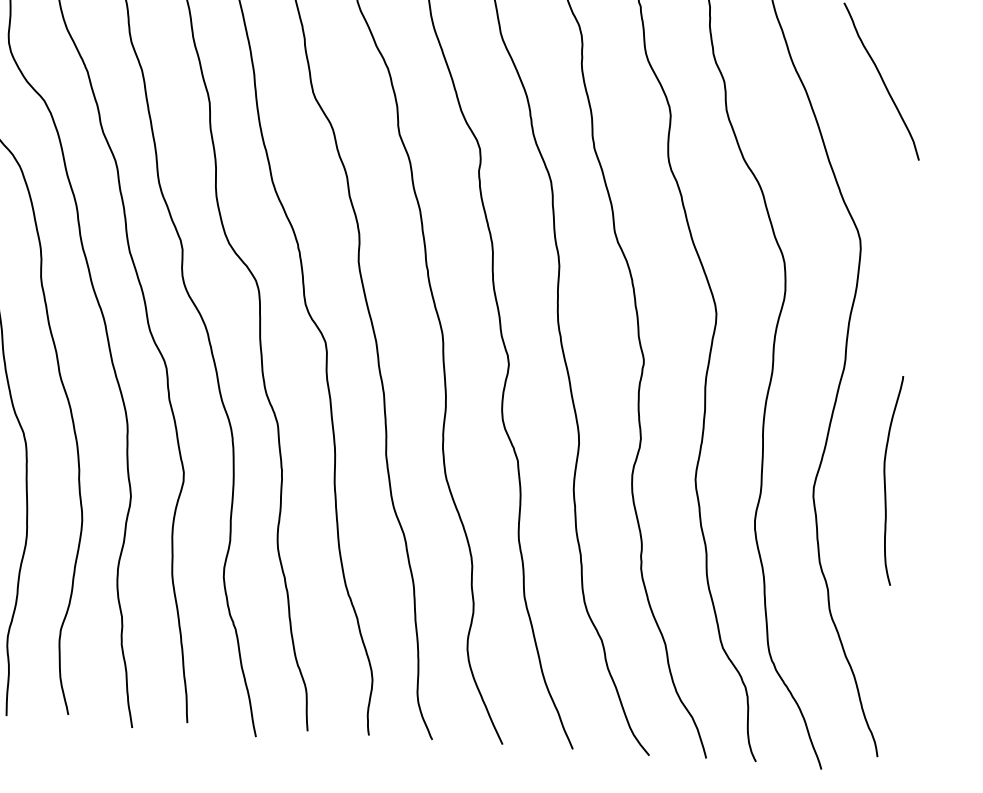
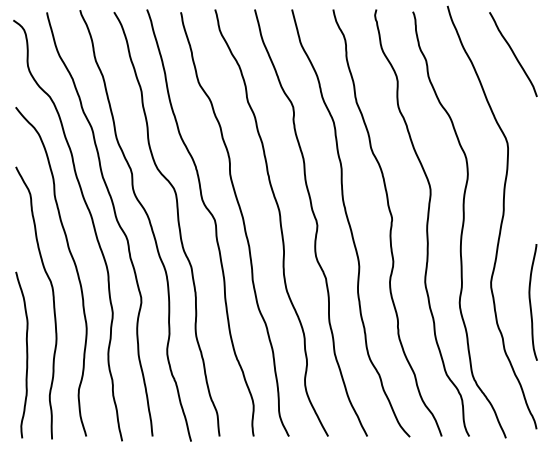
curve: (887, 482) -> (531, 303), moved

